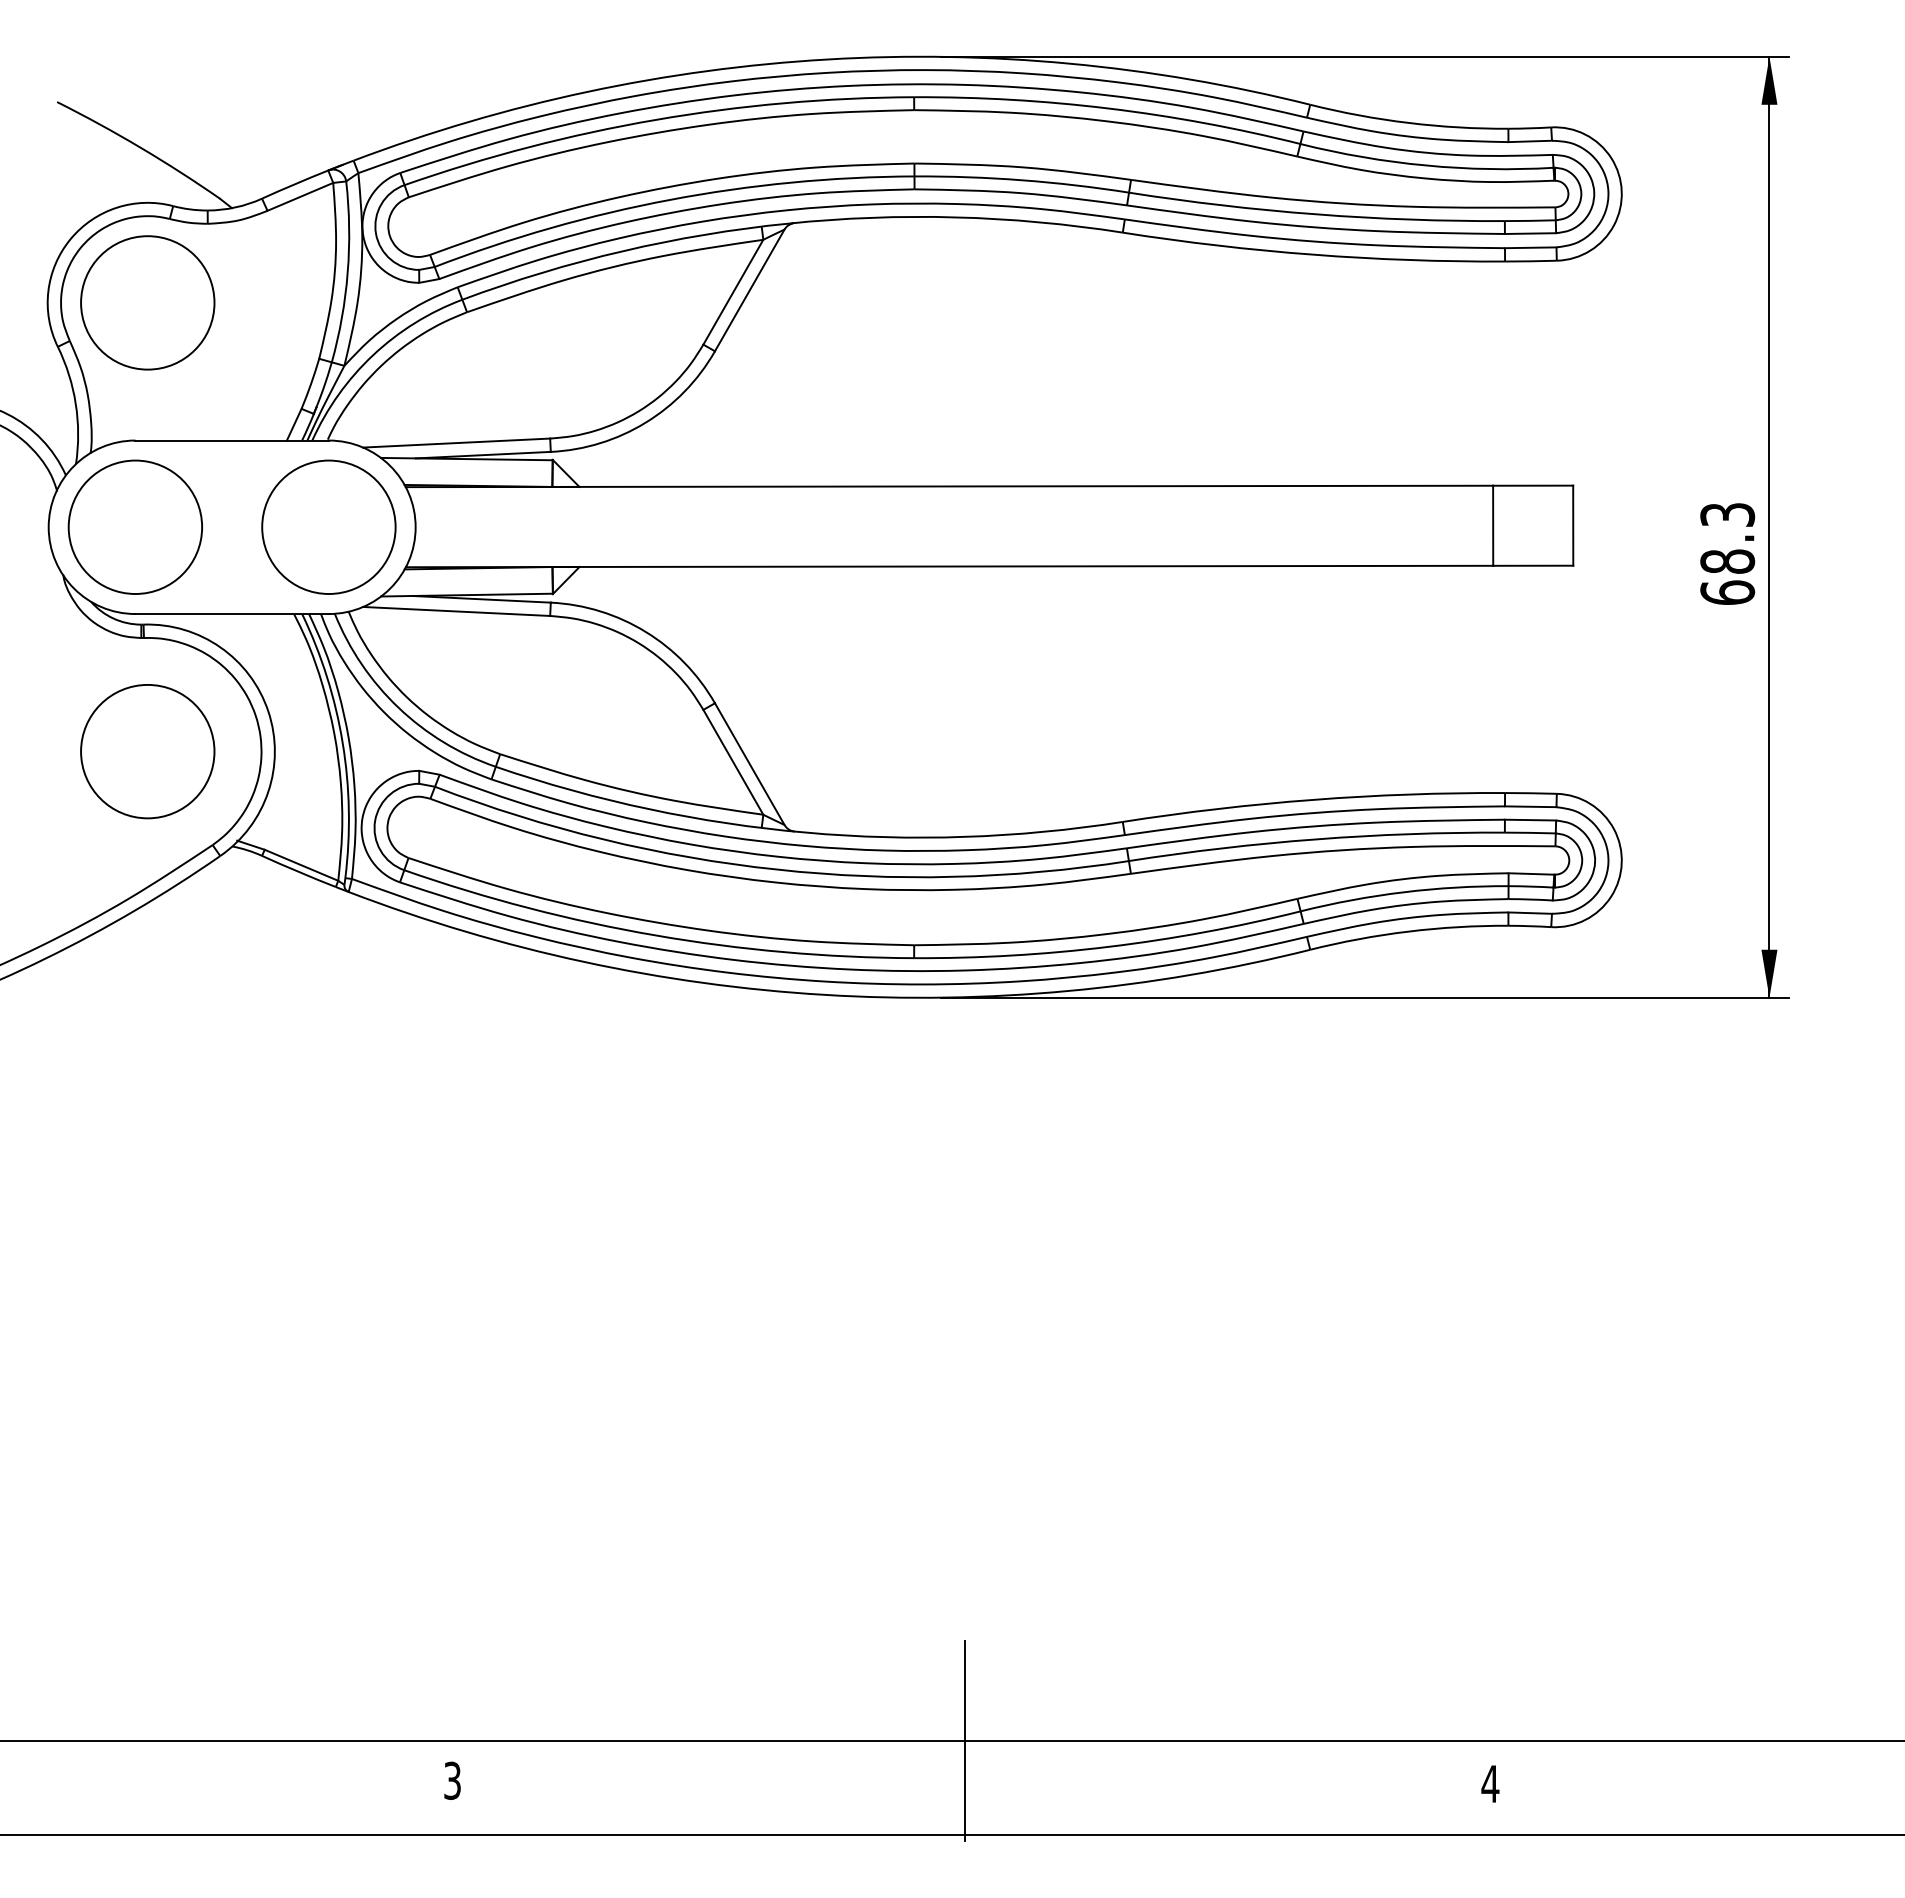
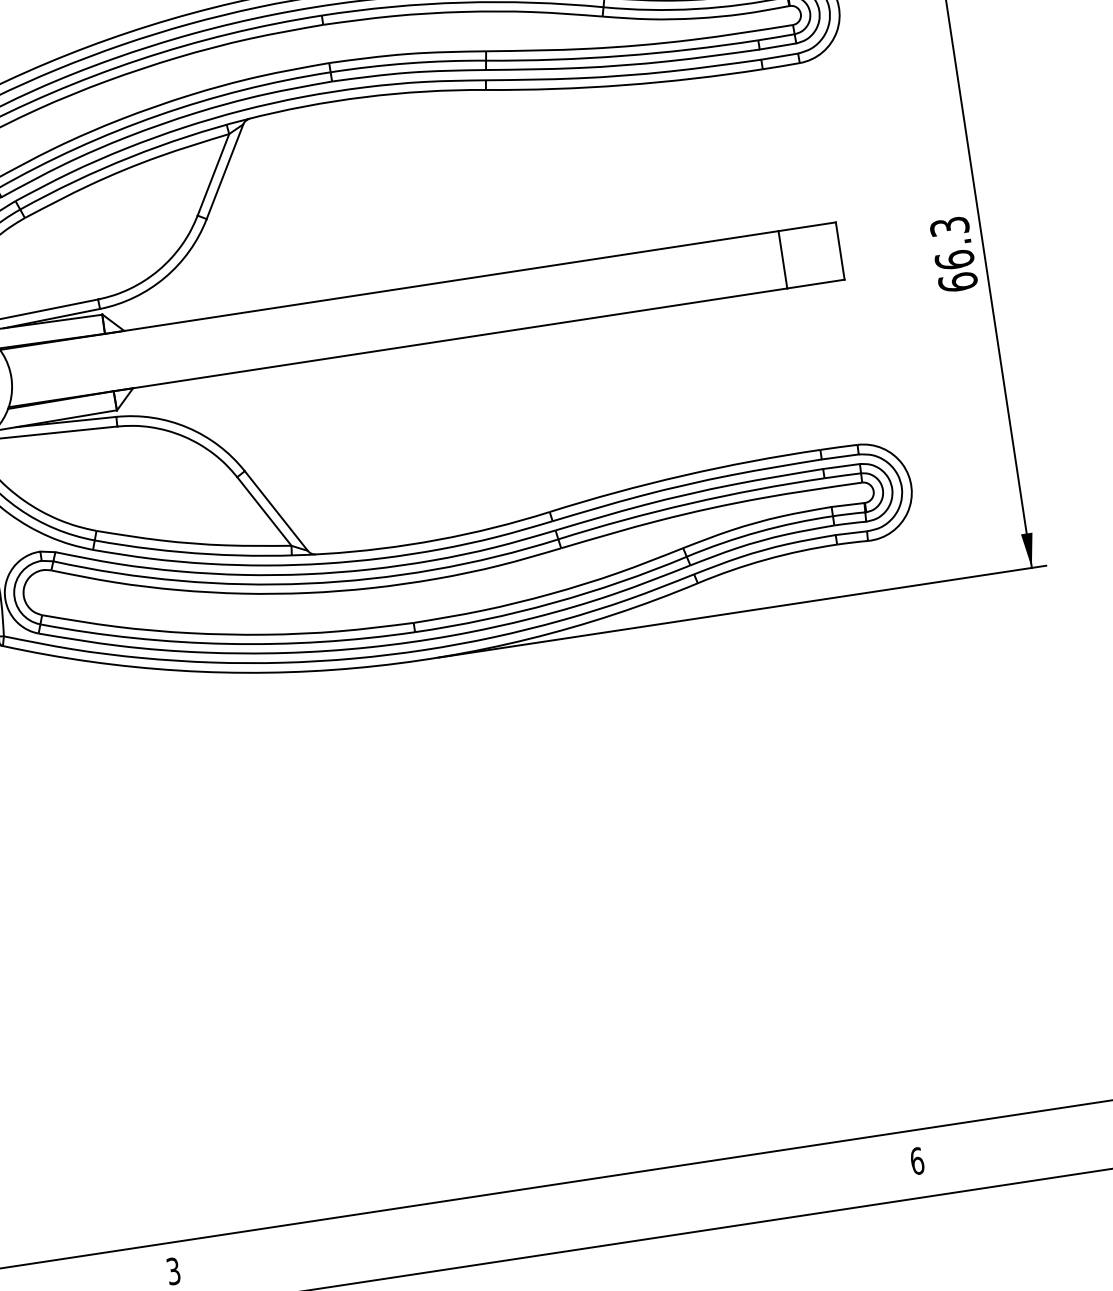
text: (1727, 561) -> (954, 260), 68.3 -> 66.3
line: (965, 1741) -> (536, 1187), removed
text: (1490, 1783) -> (917, 1160), 4 -> 6

